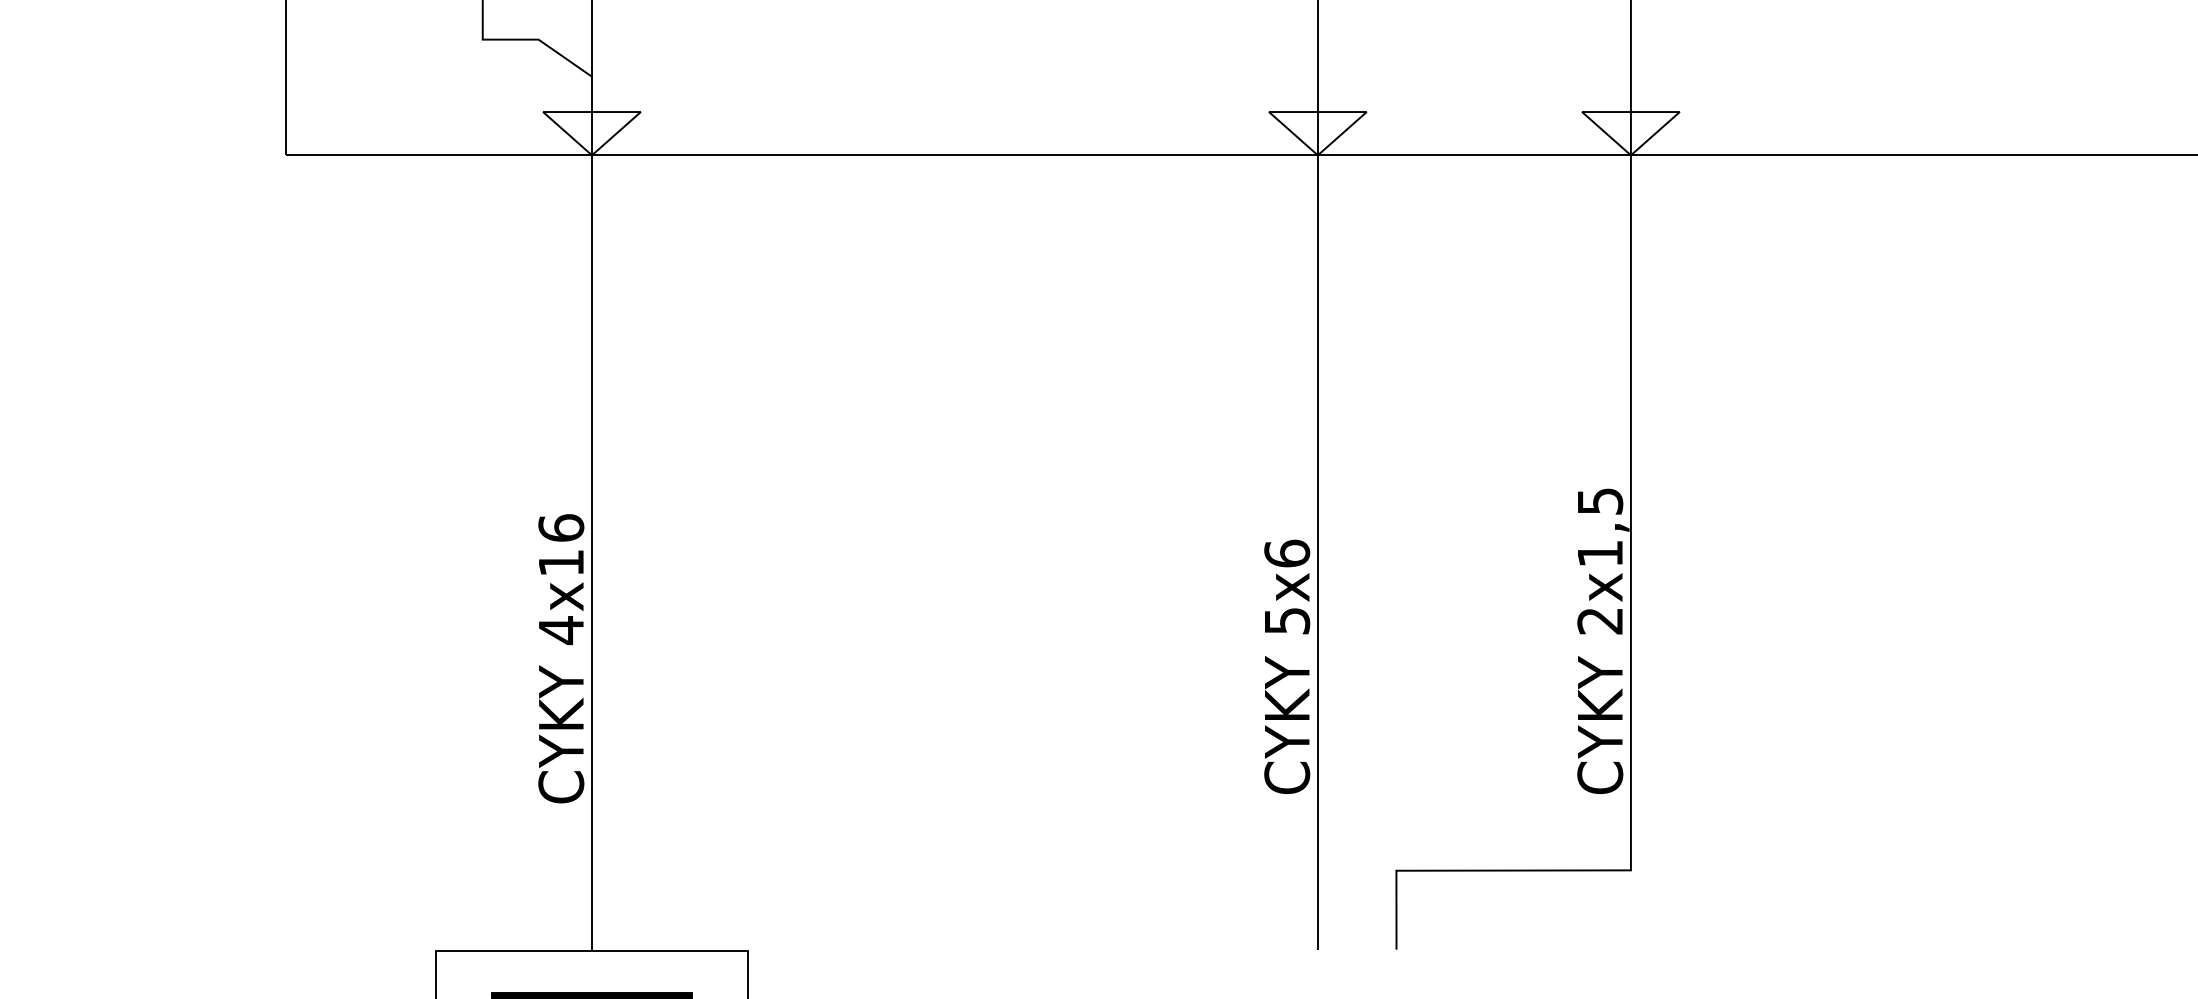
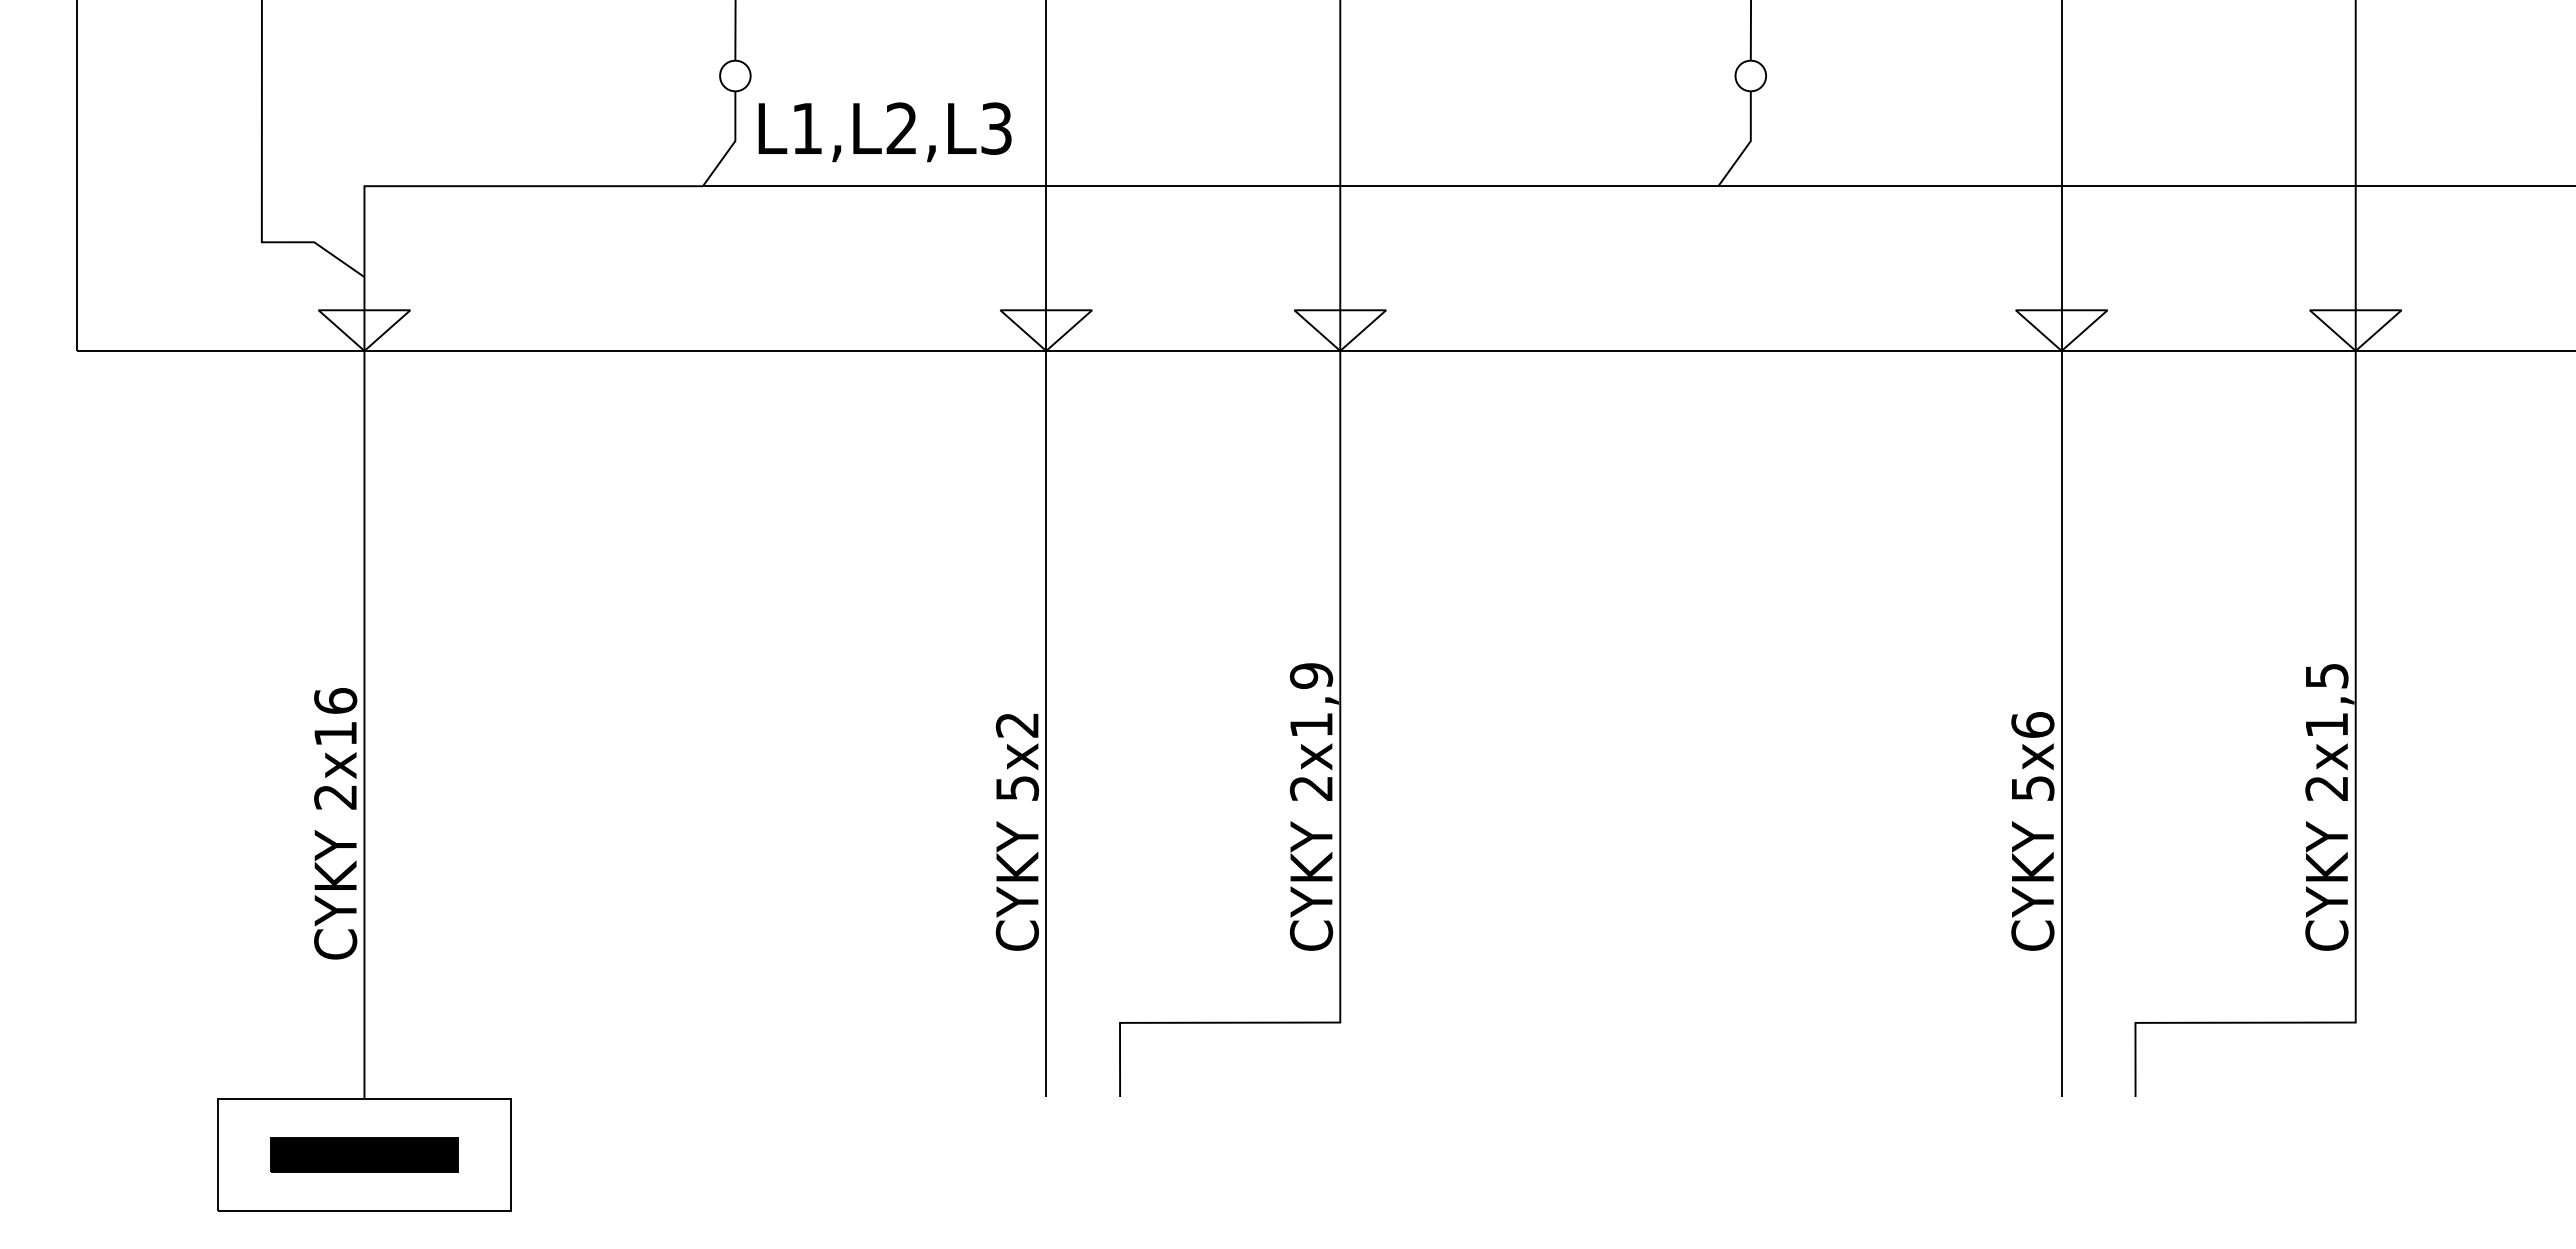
text: (1599, 501) -> (1310, 676), 2x1,5 -> 2x1,9
text: (1287, 553) -> (1017, 724), 5x6 -> 5x2
text: (561, 629) -> (335, 796), 4x16 -> 2x16

